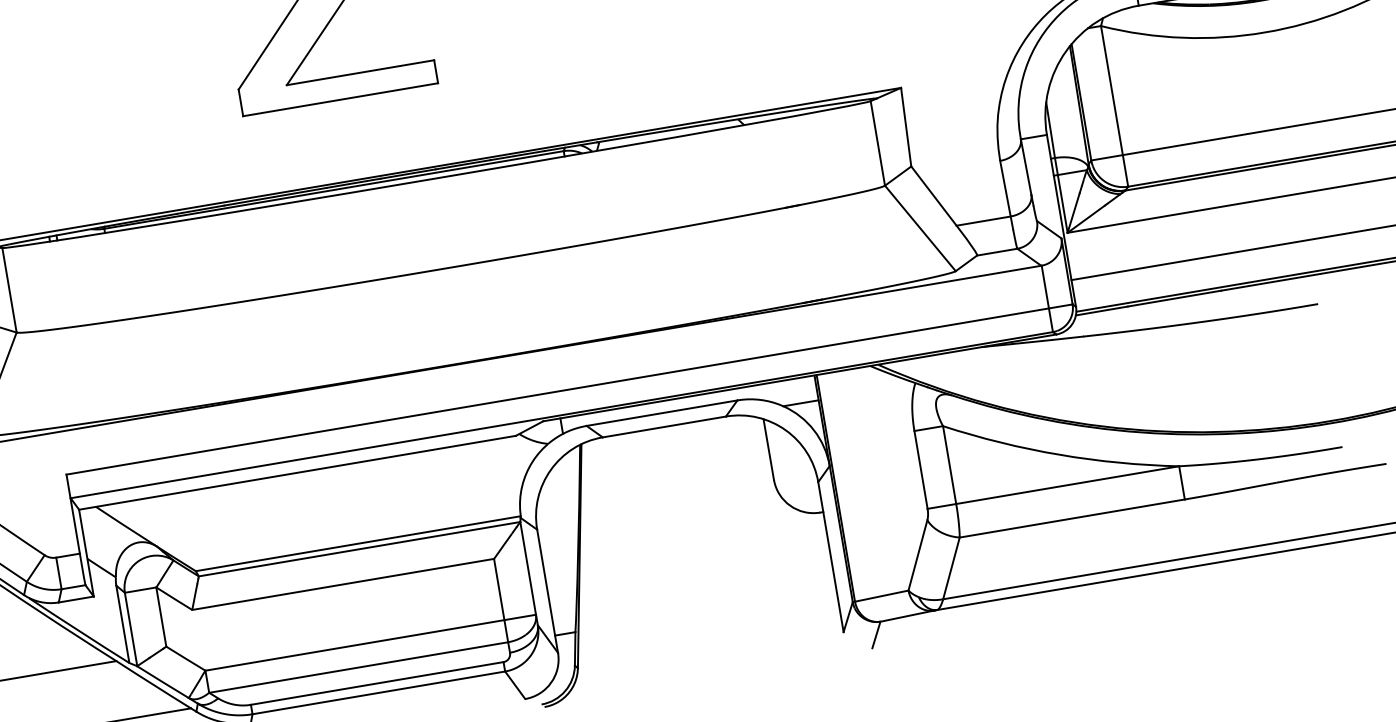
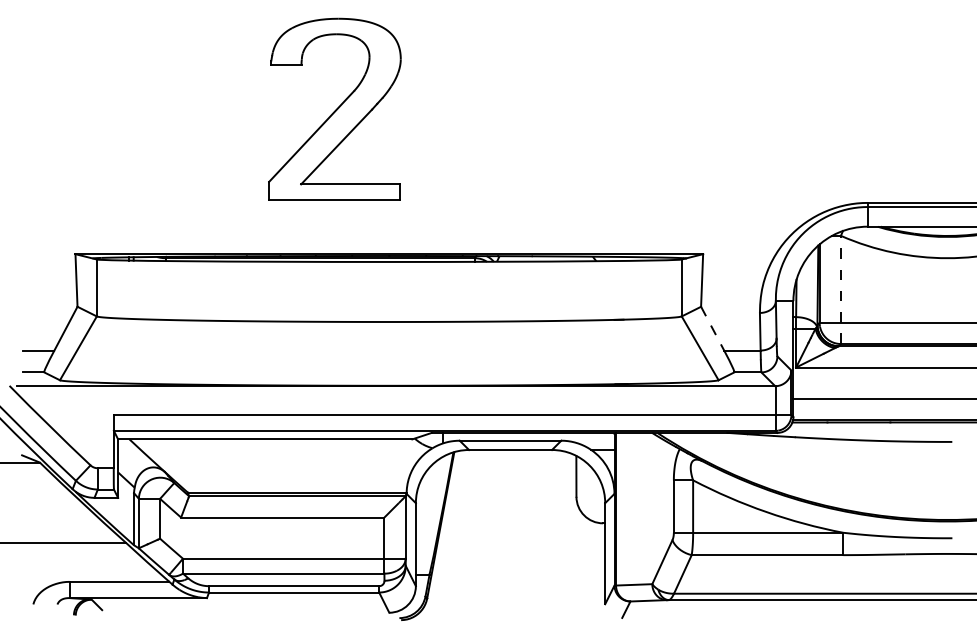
line: (1113, 105) -> (840, 289), solid -> dashed
line: (933, 195) -> (712, 328), solid -> dashed

